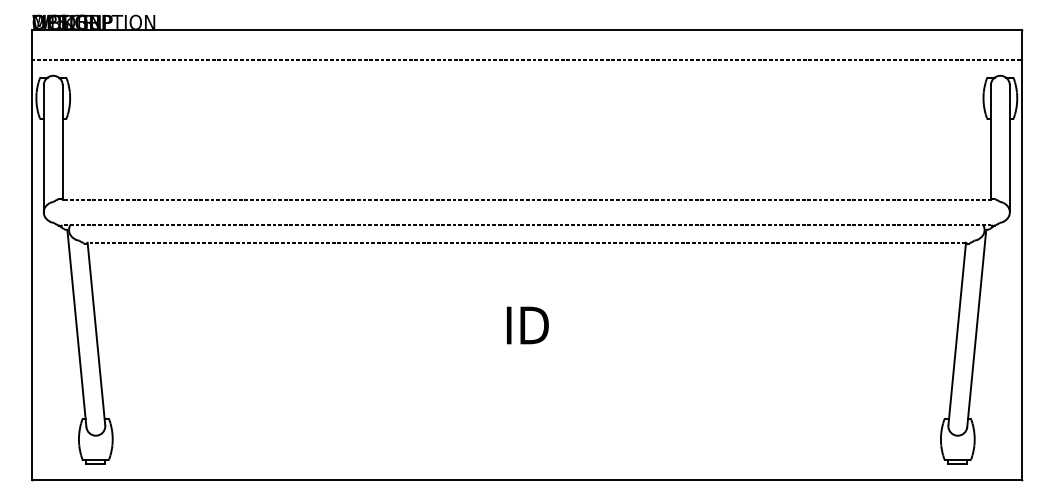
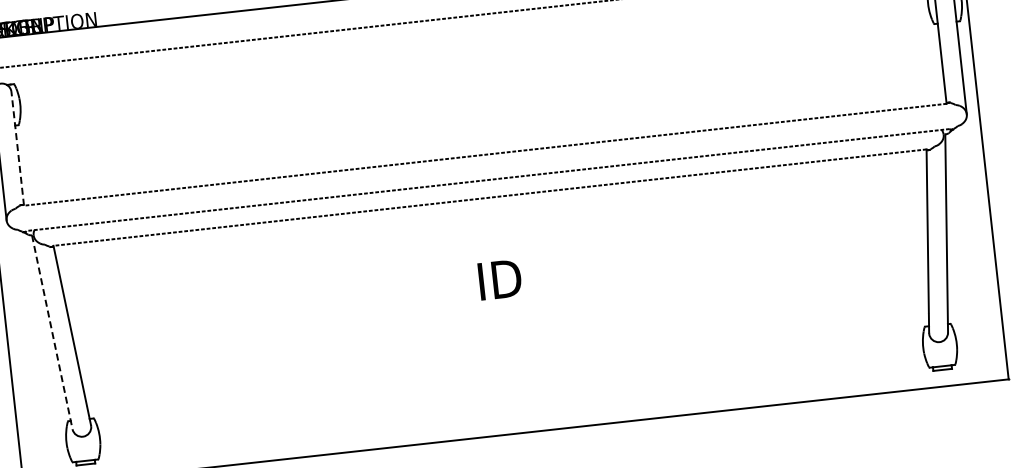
line: (62, 141) -> (17, 147), solid -> dashed
line: (76, 329) -> (51, 333), solid -> dashed

